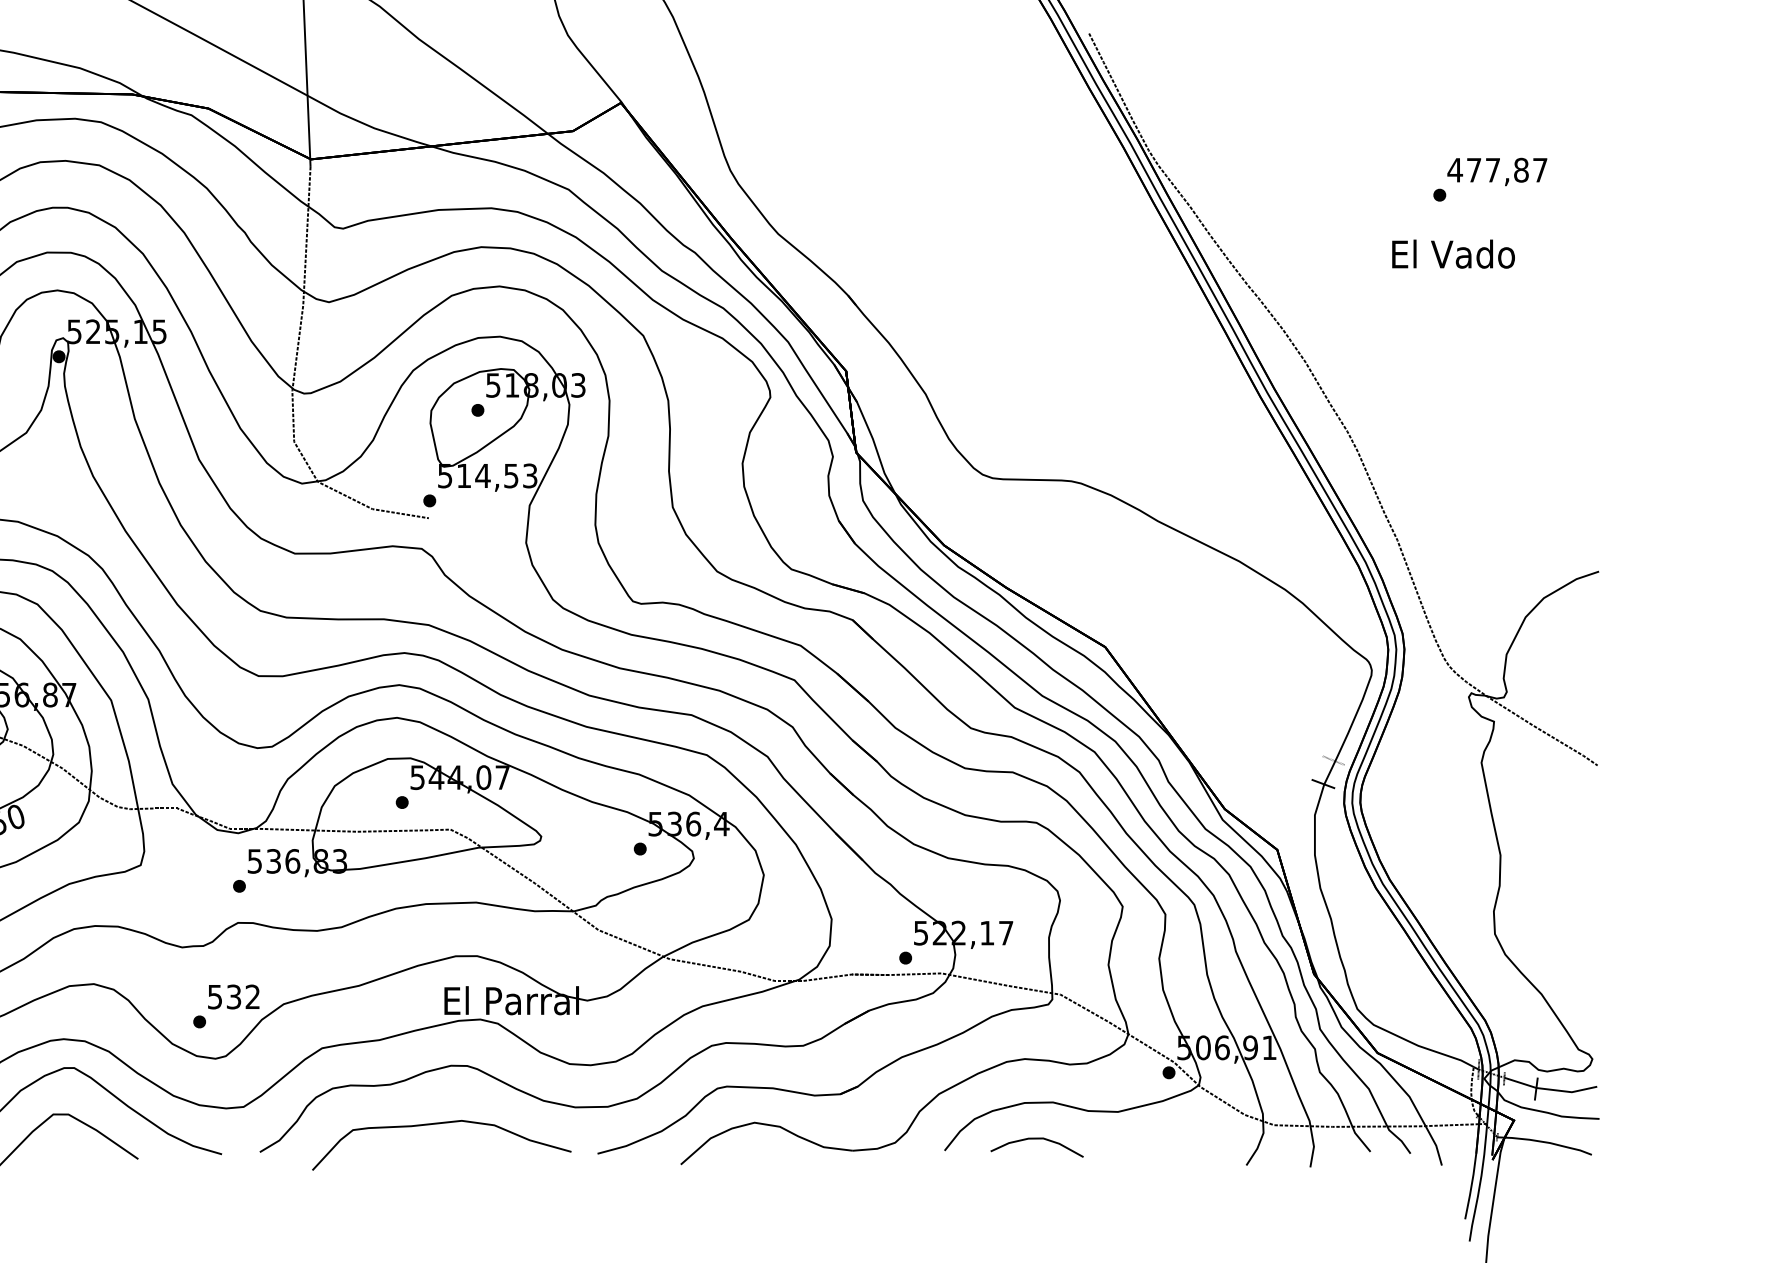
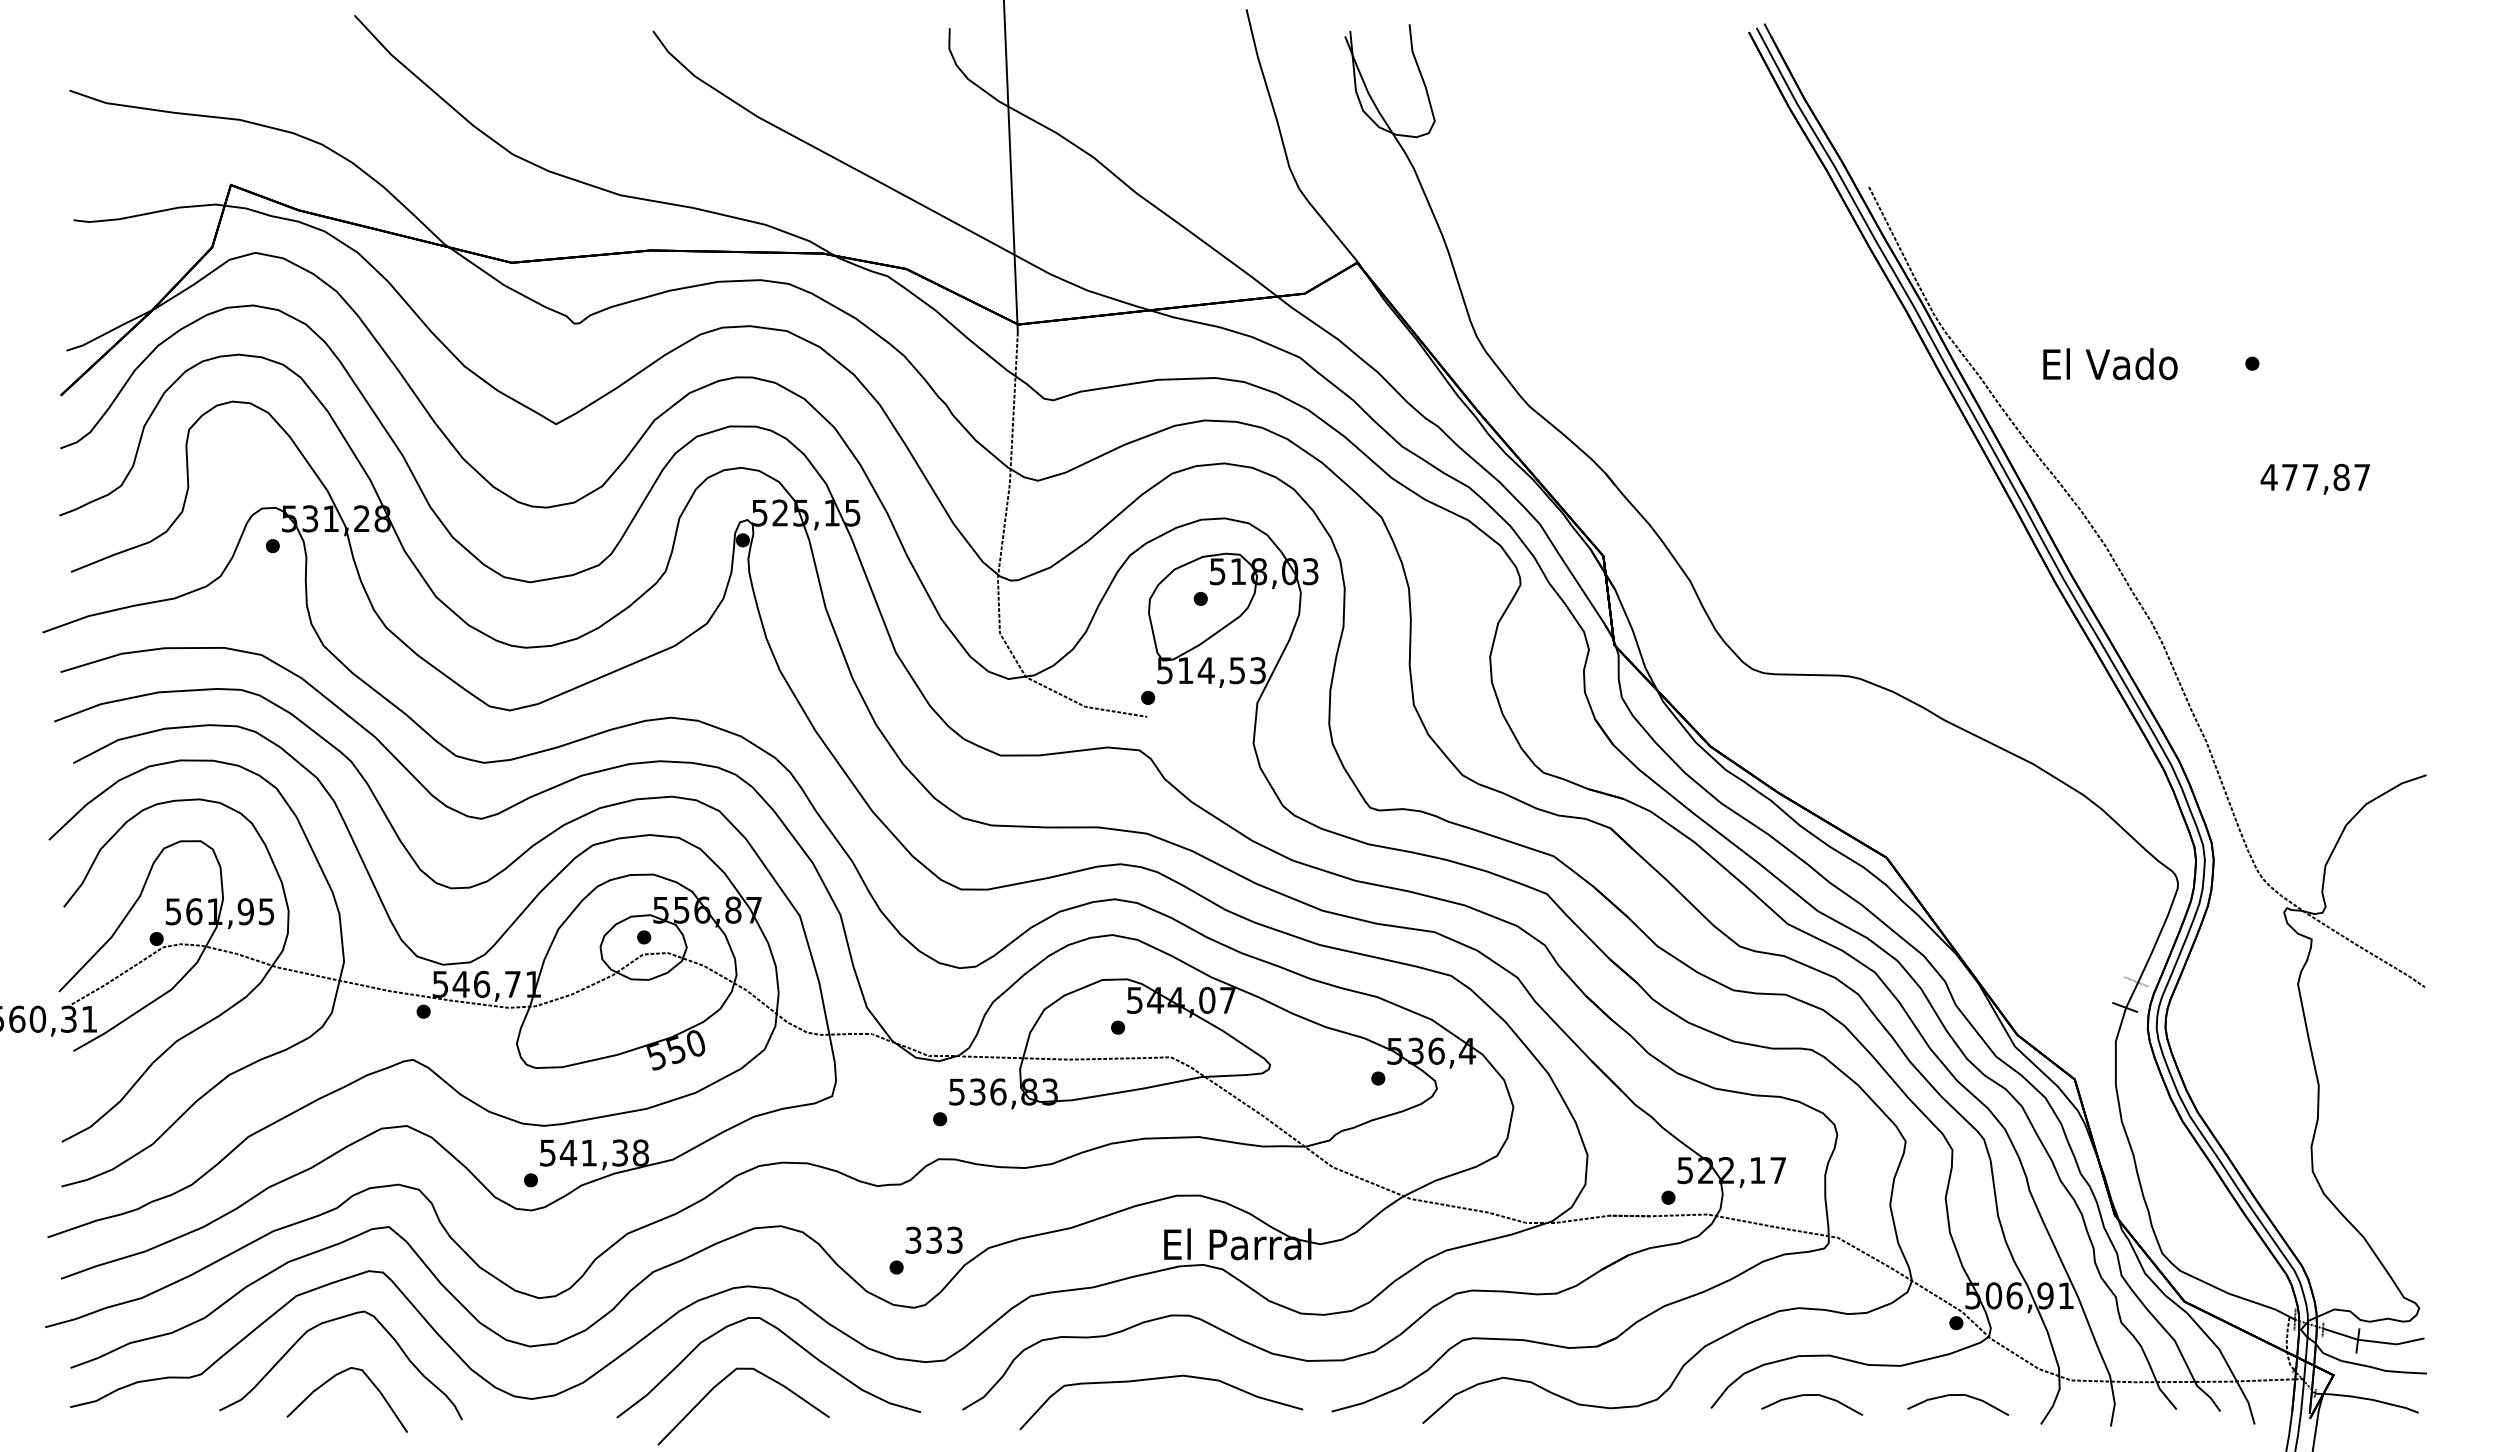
text: (1496, 171) -> (2314, 478), moved
text: (1453, 254) -> (2110, 364), moved
text: (234, 996) -> (934, 1239), 532 -> 333
curve: (1170, 1138) -> (1958, 1395), added

